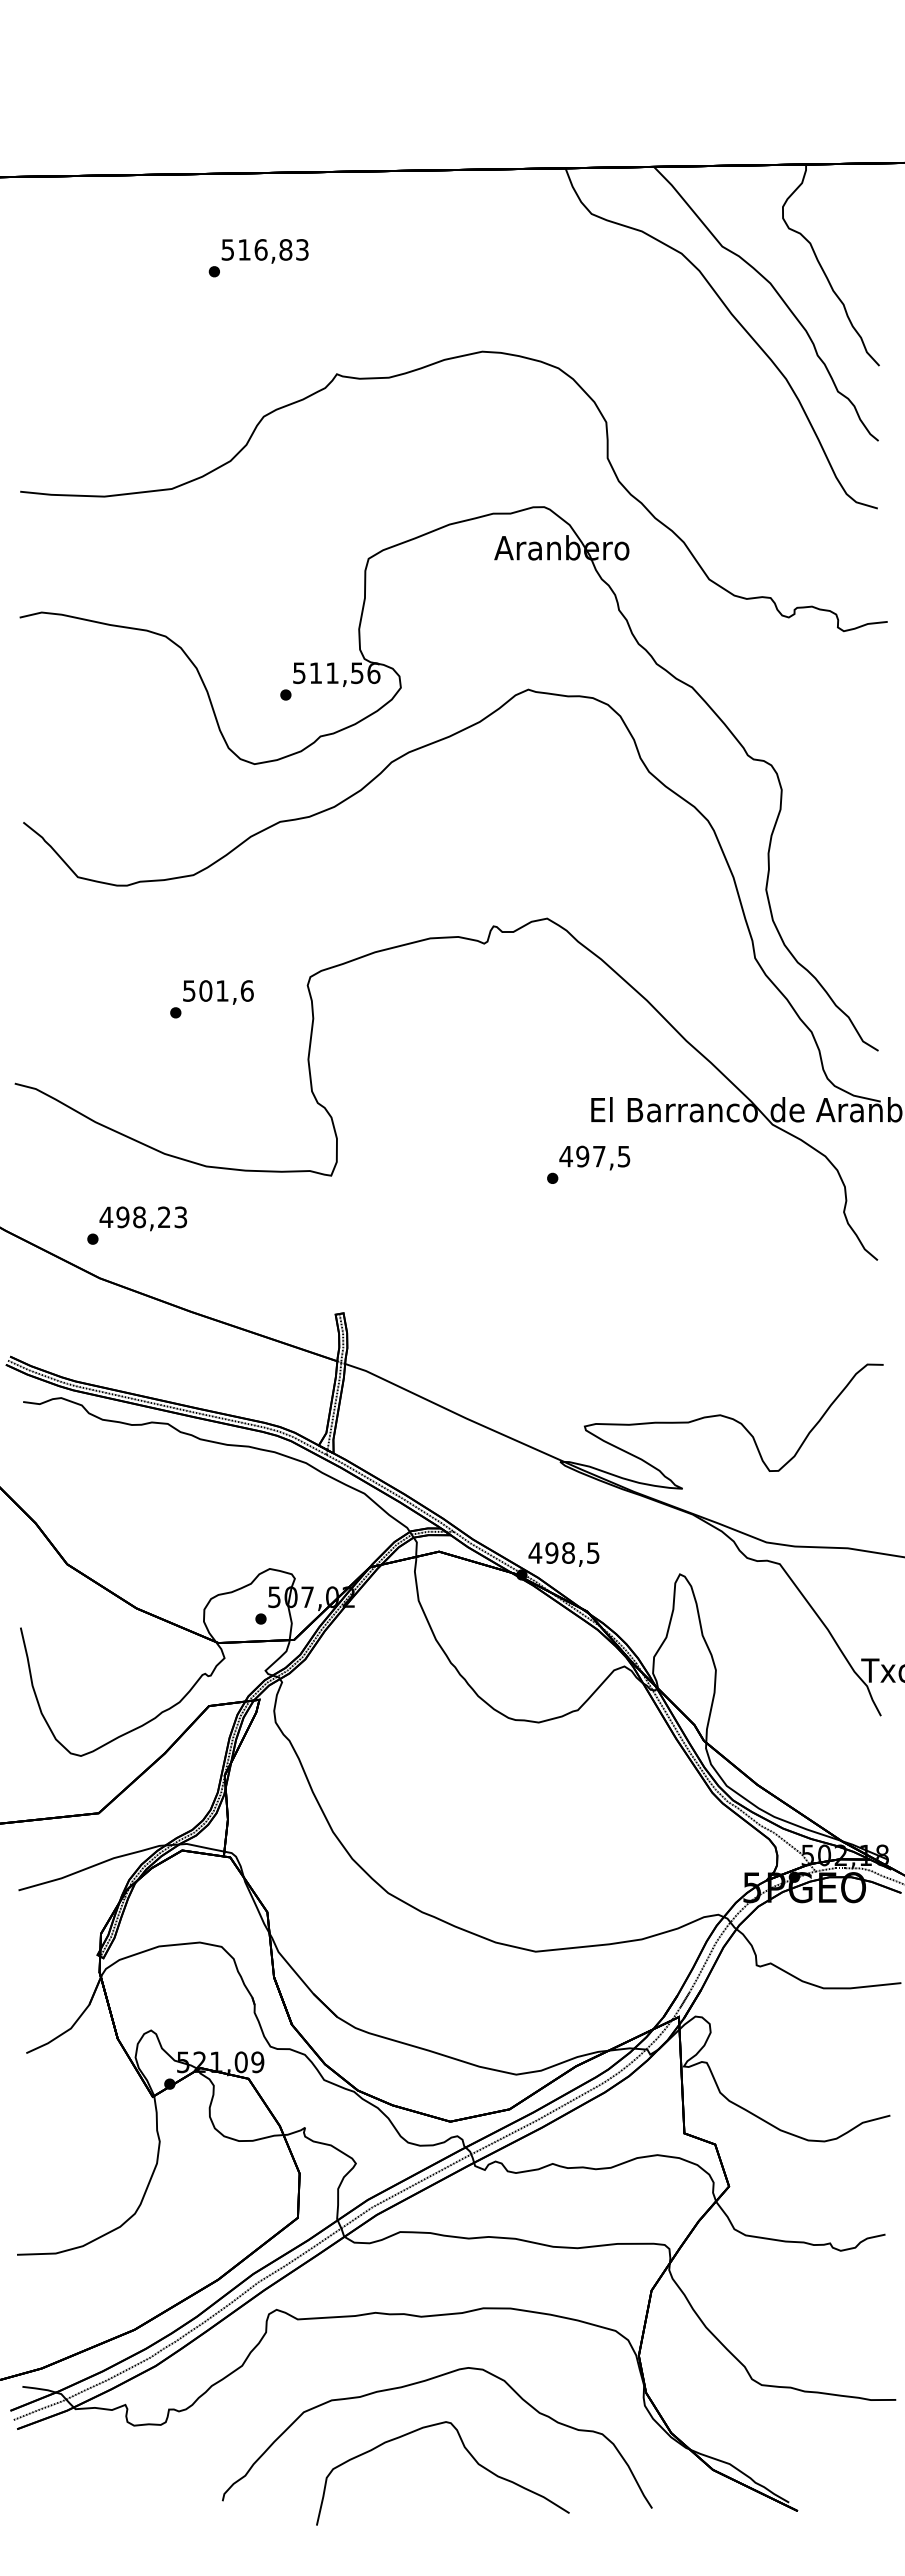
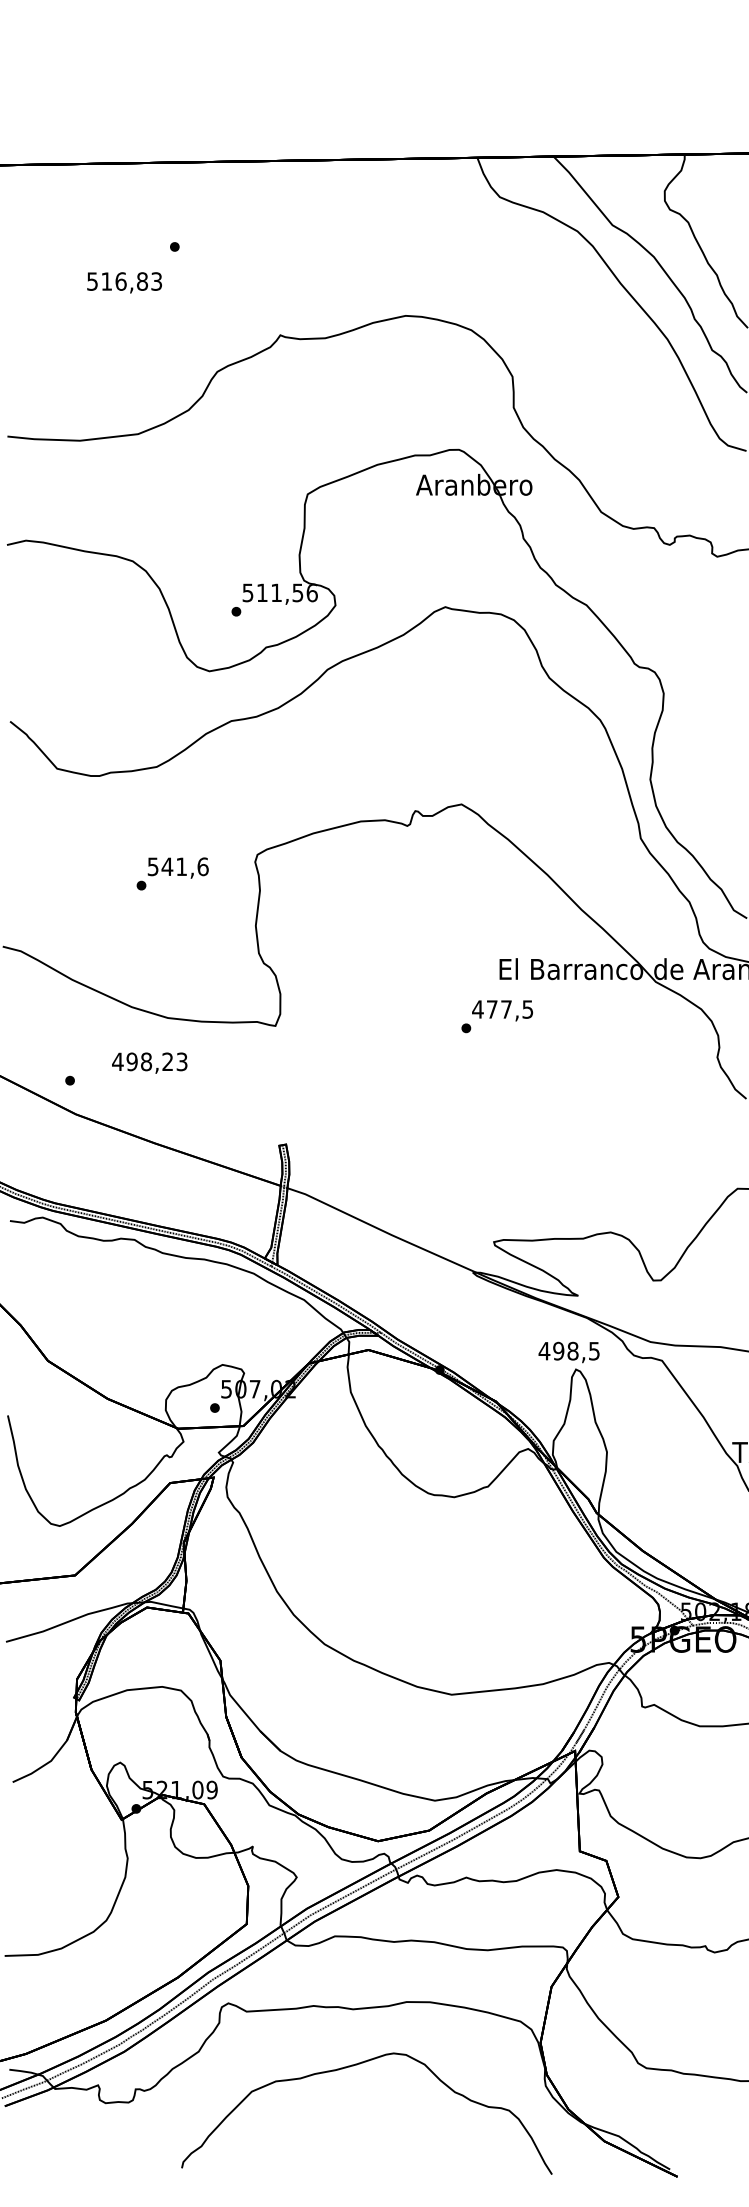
text: (264, 251) -> (124, 282), moved
text: (205, 990) -> (167, 866), 501,6 -> 541,6
text: (582, 1156) -> (492, 1009), 497,5 -> 477,5
text: (143, 1218) -> (149, 1062), moved
text: (563, 1554) -> (568, 1352), moved
curve: (467, 2452) -> (392, 2126), removed

